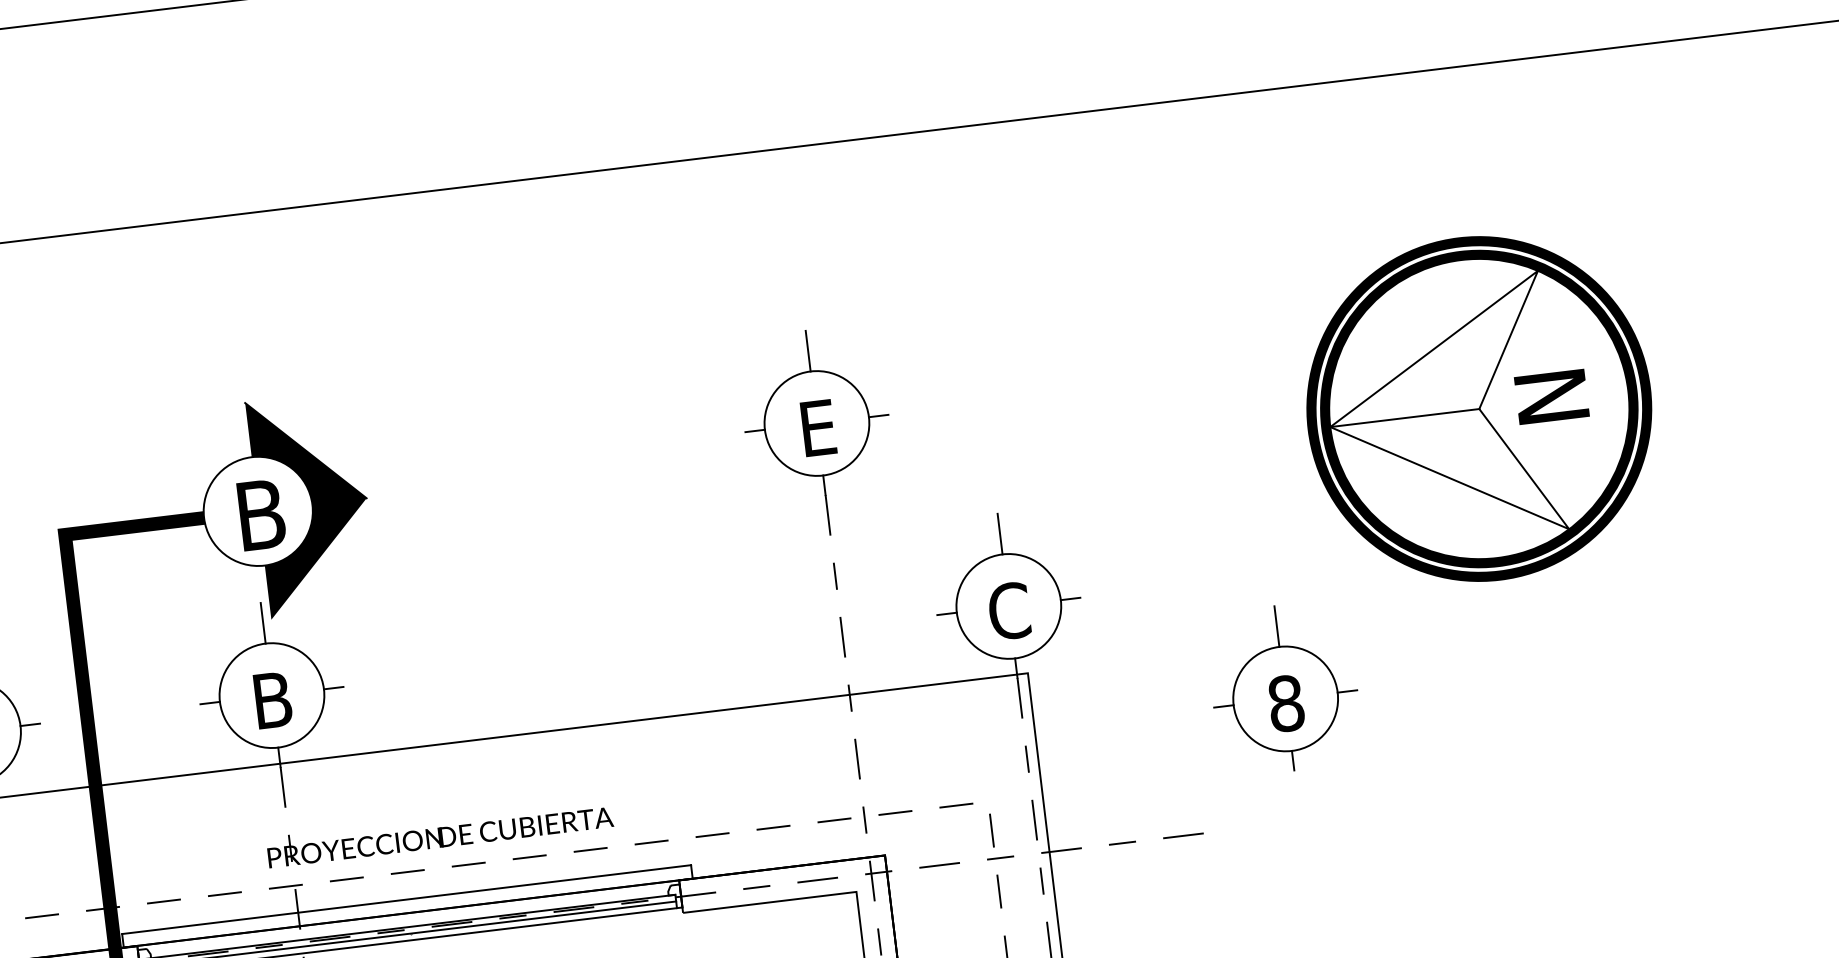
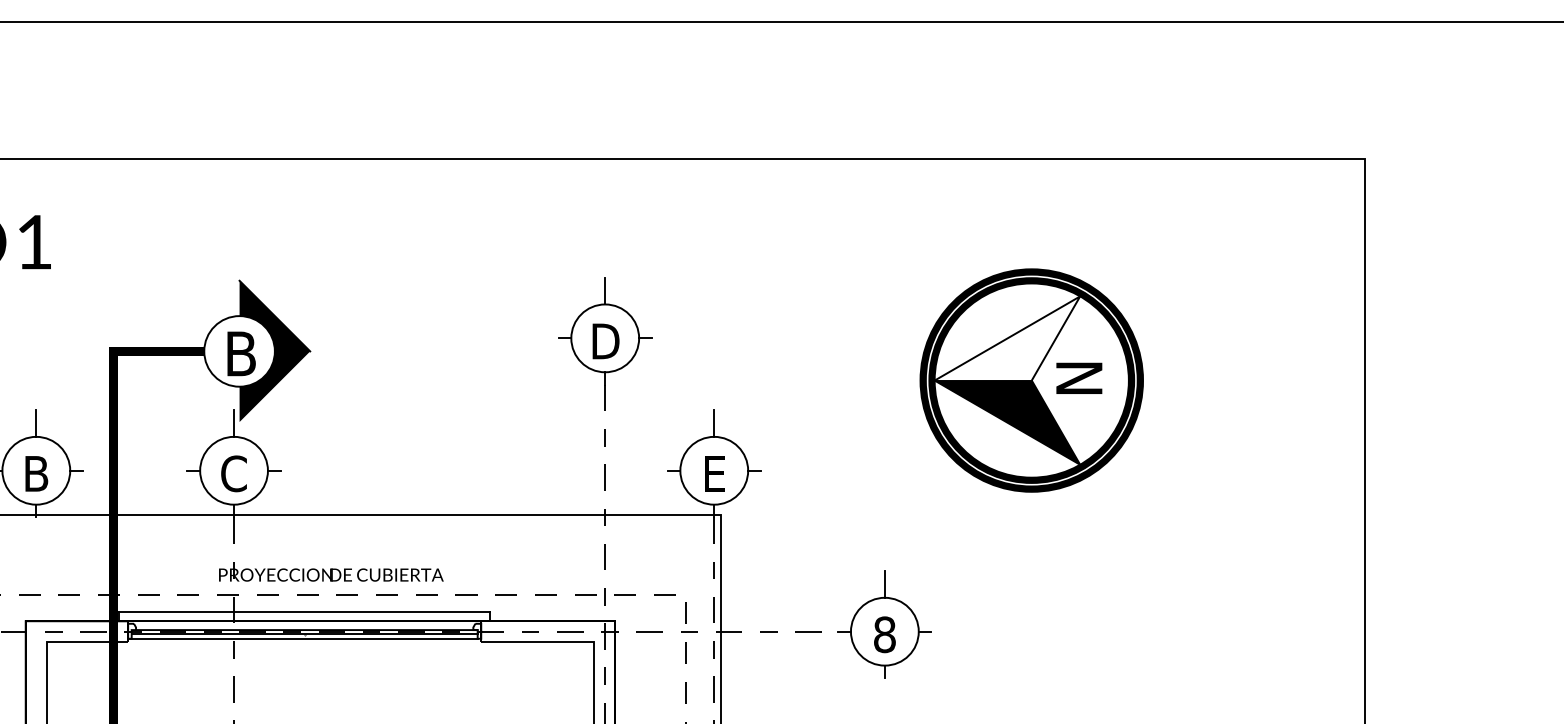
text: (817, 428) -> (605, 341), E -> D
fill: (1449, 477) -> (1007, 422), added
text: (1009, 610) -> (714, 473), C -> E
part: (1283, 687) -> (884, 624), moved
text: (271, 699) -> (233, 473), B -> C

